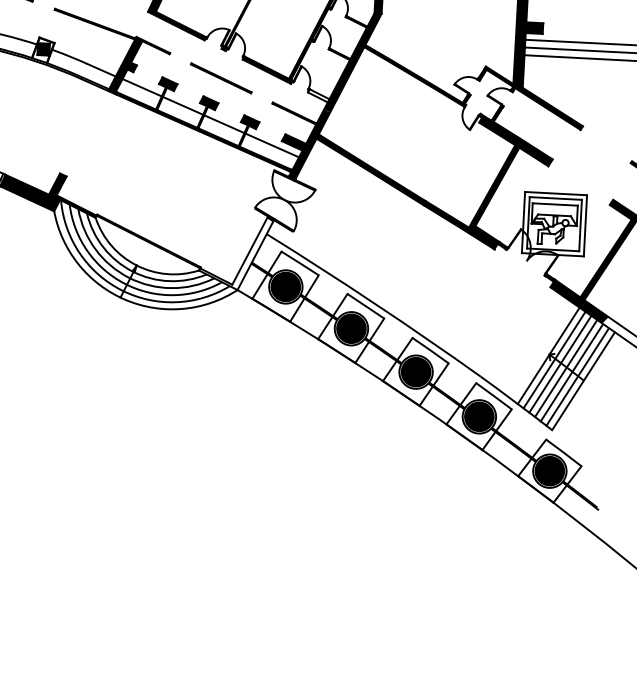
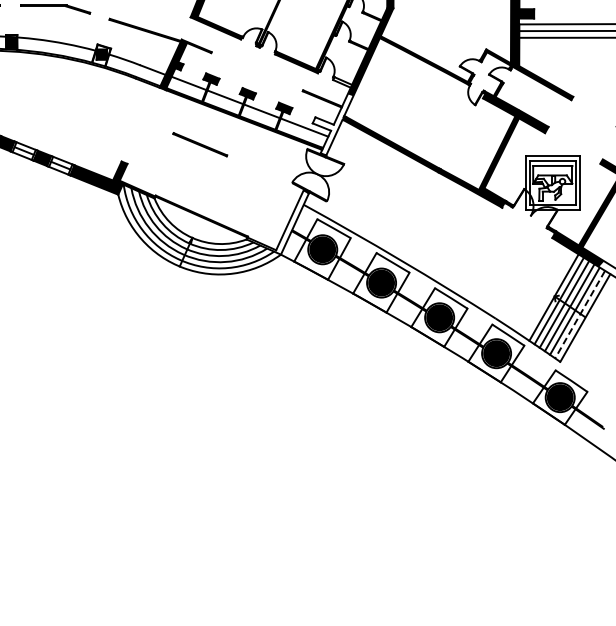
line: (221, 78) -> (200, 144), moved
fill: (304, 143) -> (332, 124), removed
line: (576, 377) -> (579, 315), solid -> dashed

